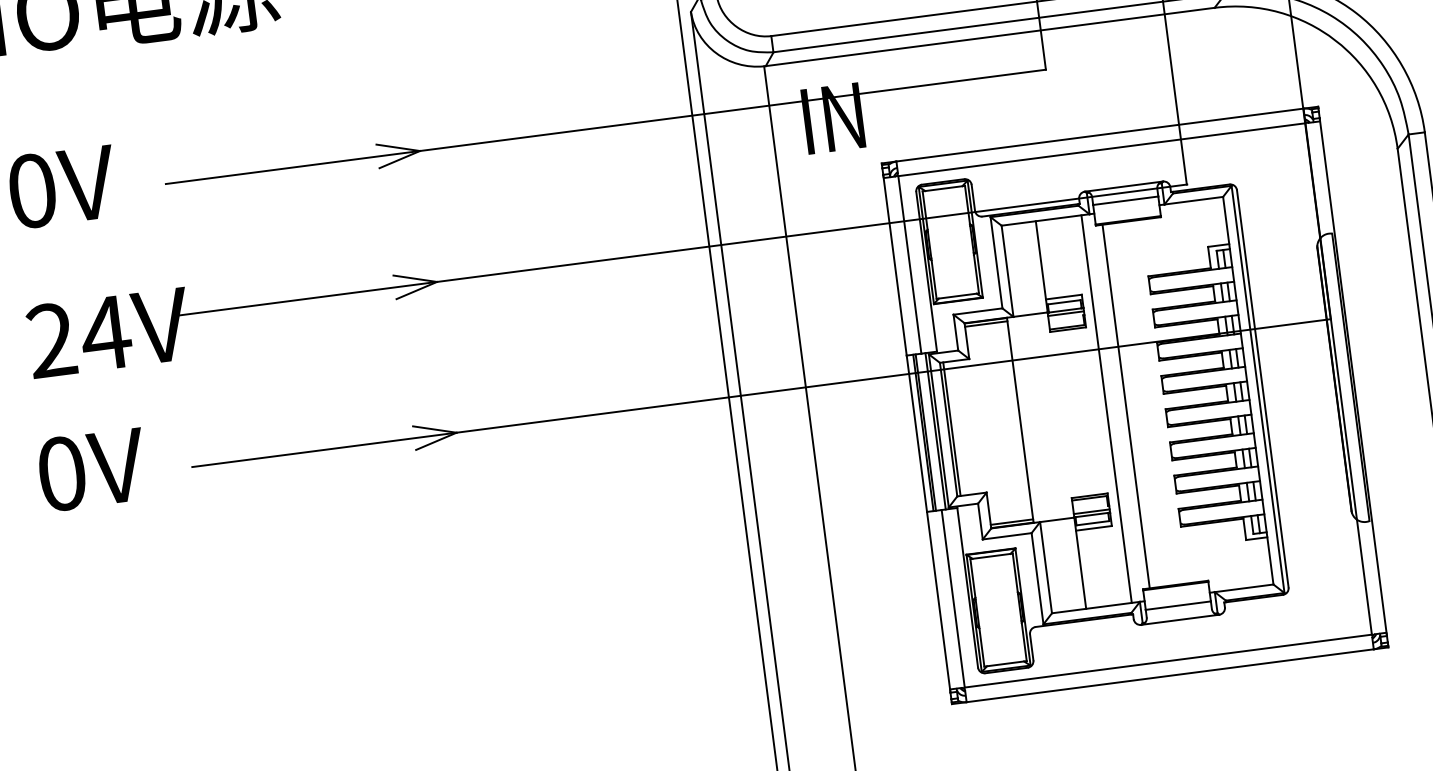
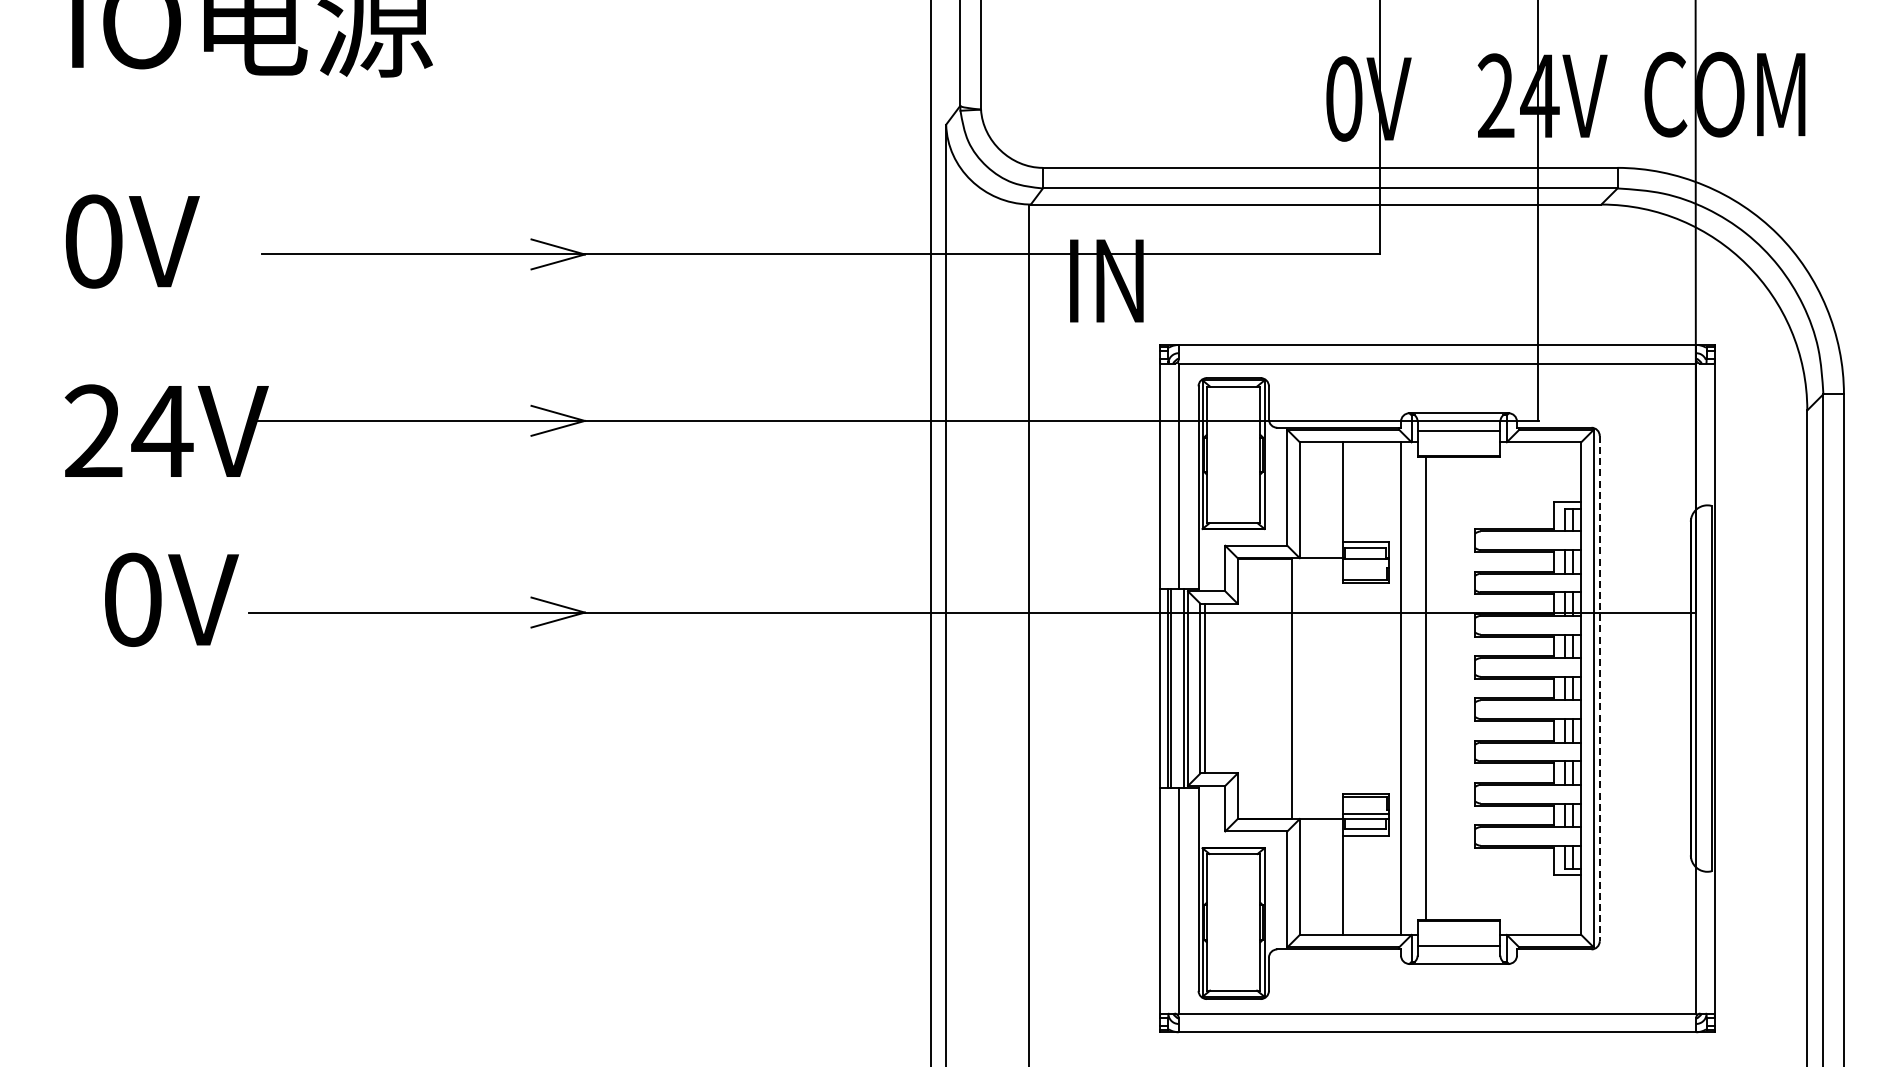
line: (1065, 313) -> (1365, 562), removed
line: (986, 323) -> (1264, 562), removed
line: (1262, 388) -> (1599, 688), solid -> dashed
text: (92, 469) -> (171, 599), moved
line: (1011, 522) -> (1264, 814), removed

